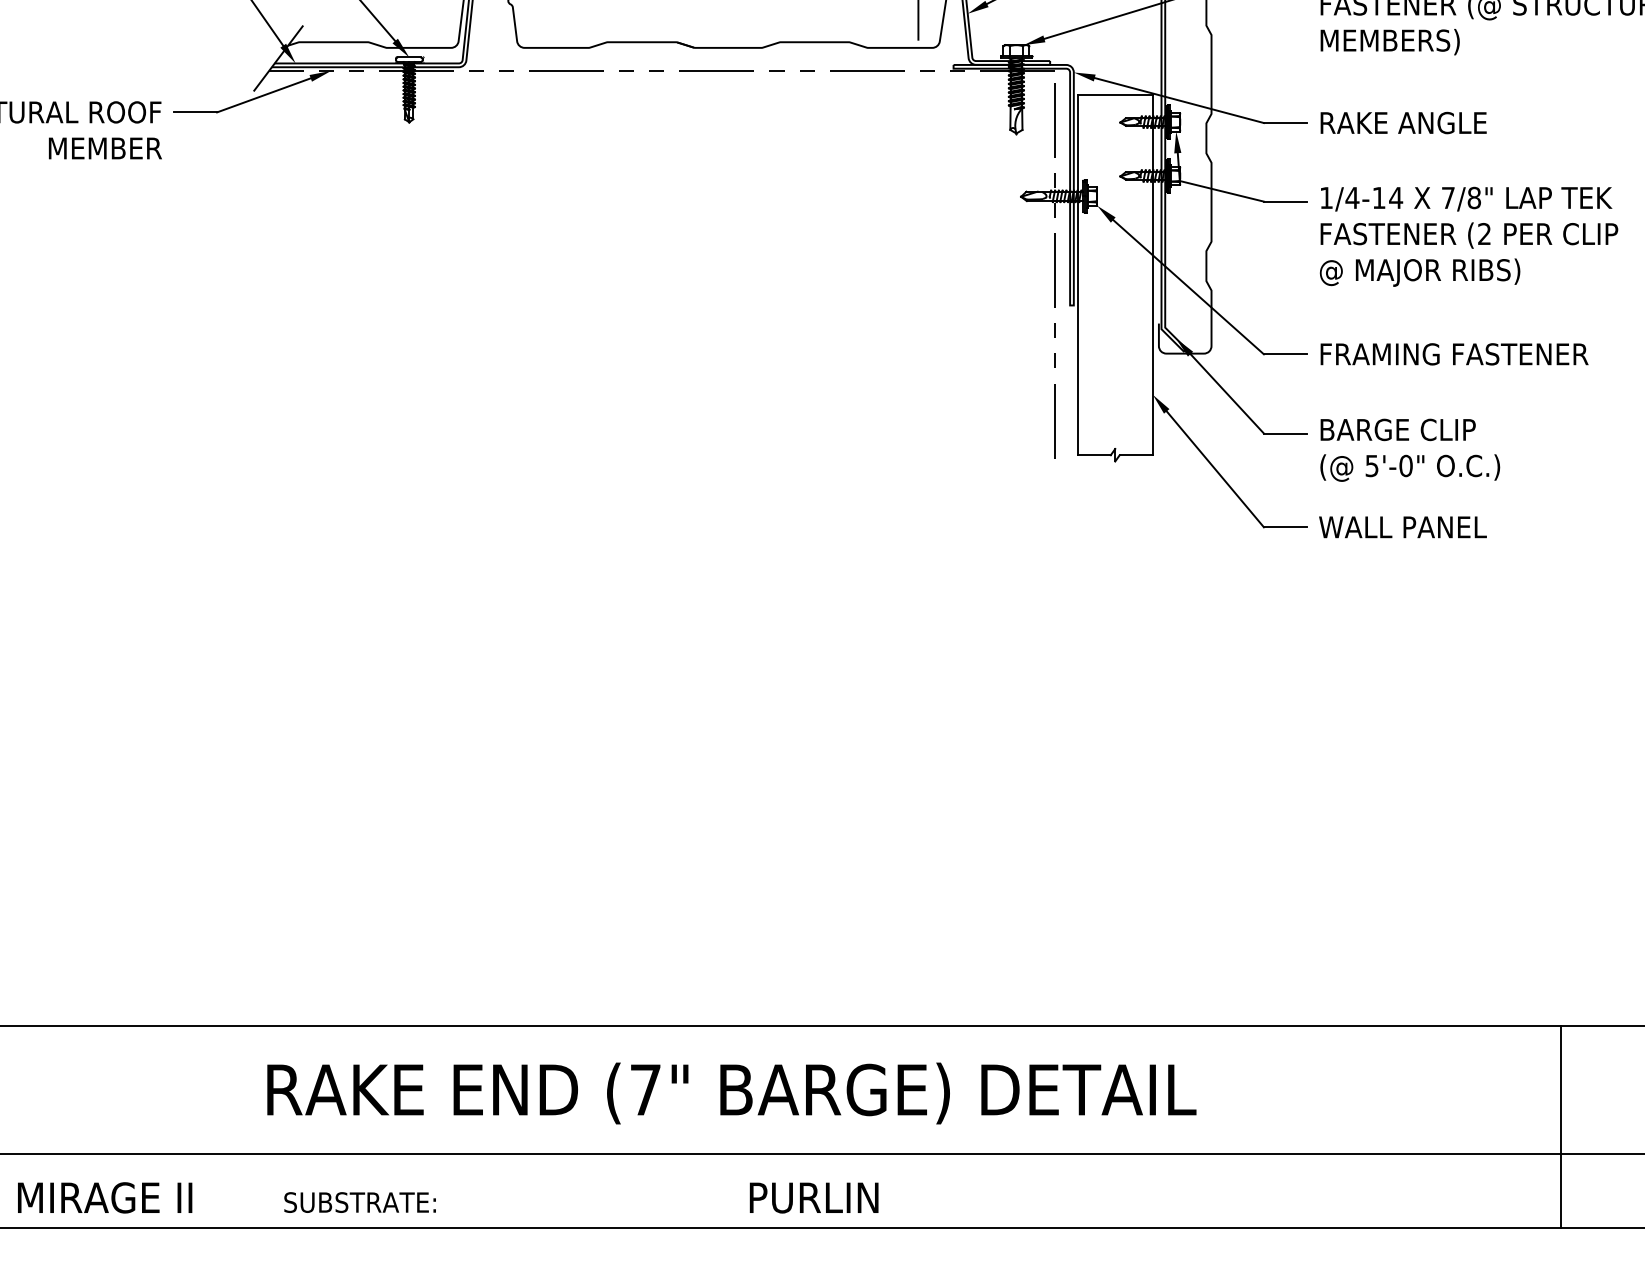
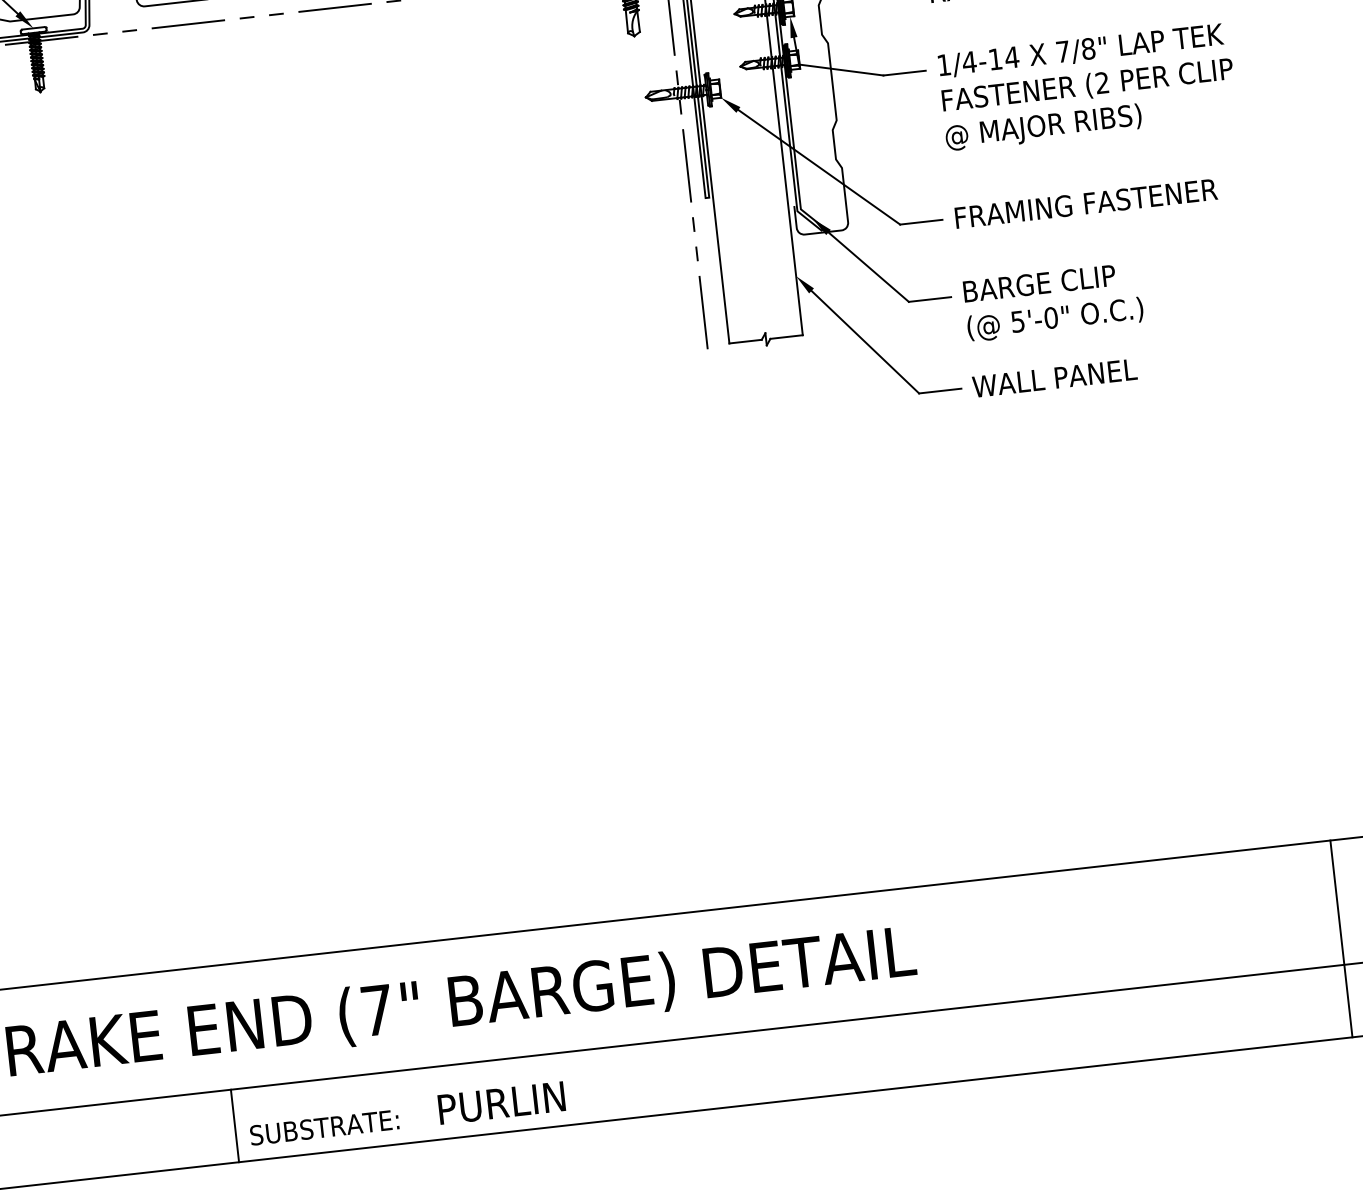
line: (1561, 1126) -> (1341, 938), moved
line: (488, 1190) -> (234, 1125), added
text: (813, 1197) -> (501, 1102), moved
text: (359, 1202) -> (323, 1127), moved

